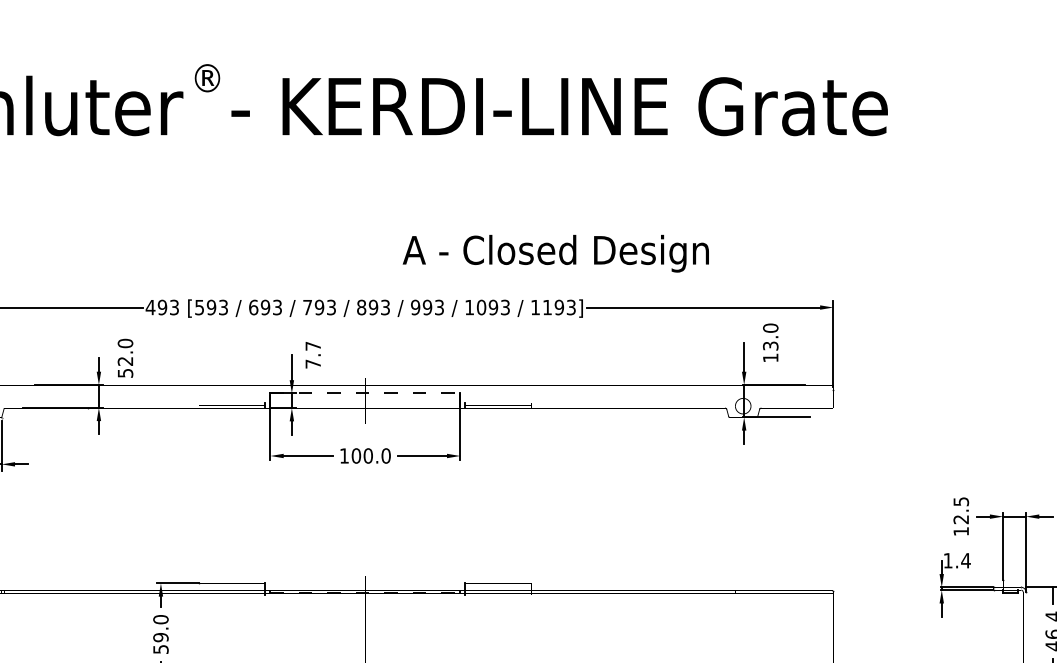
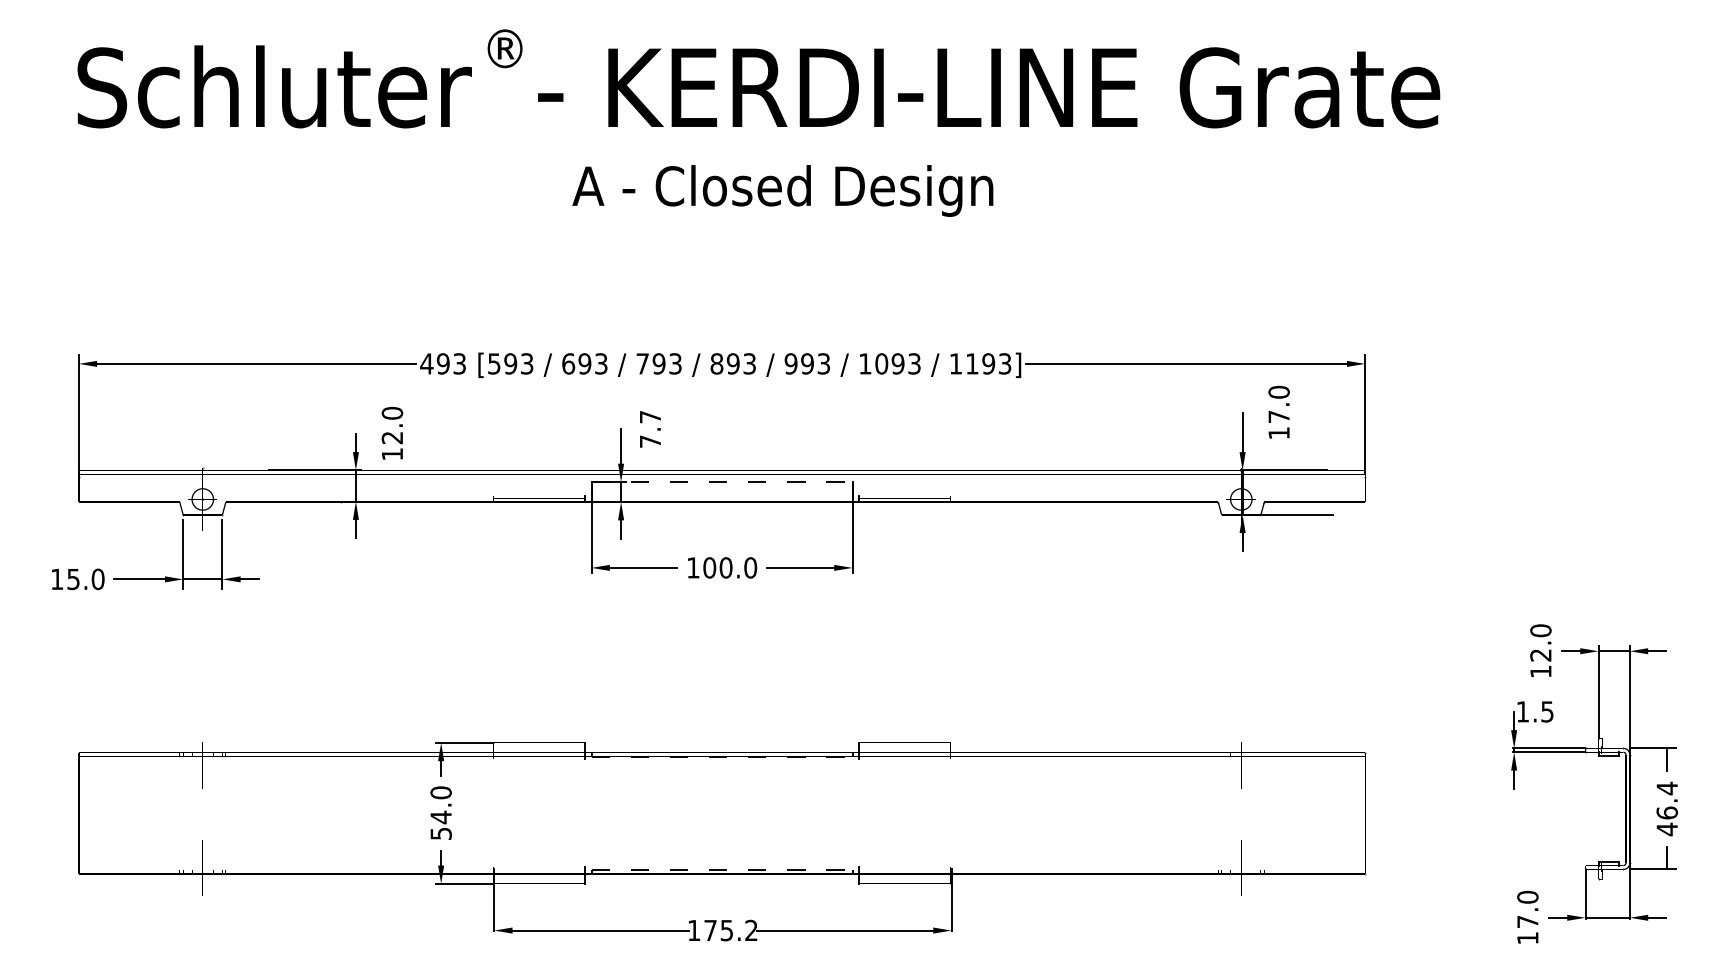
text: (555, 253) -> (782, 190), moved
text: (770, 345) -> (1278, 416), 13.0 -> 17.0
text: (125, 373) -> (392, 454), 52.0 -> 12.0
text: (960, 501) -> (1540, 630), 12.5 -> 12.0
text: (966, 560) -> (1547, 711), 1.4 -> 1.5
text: (160, 637) -> (440, 817), 59.0 -> 54.0

